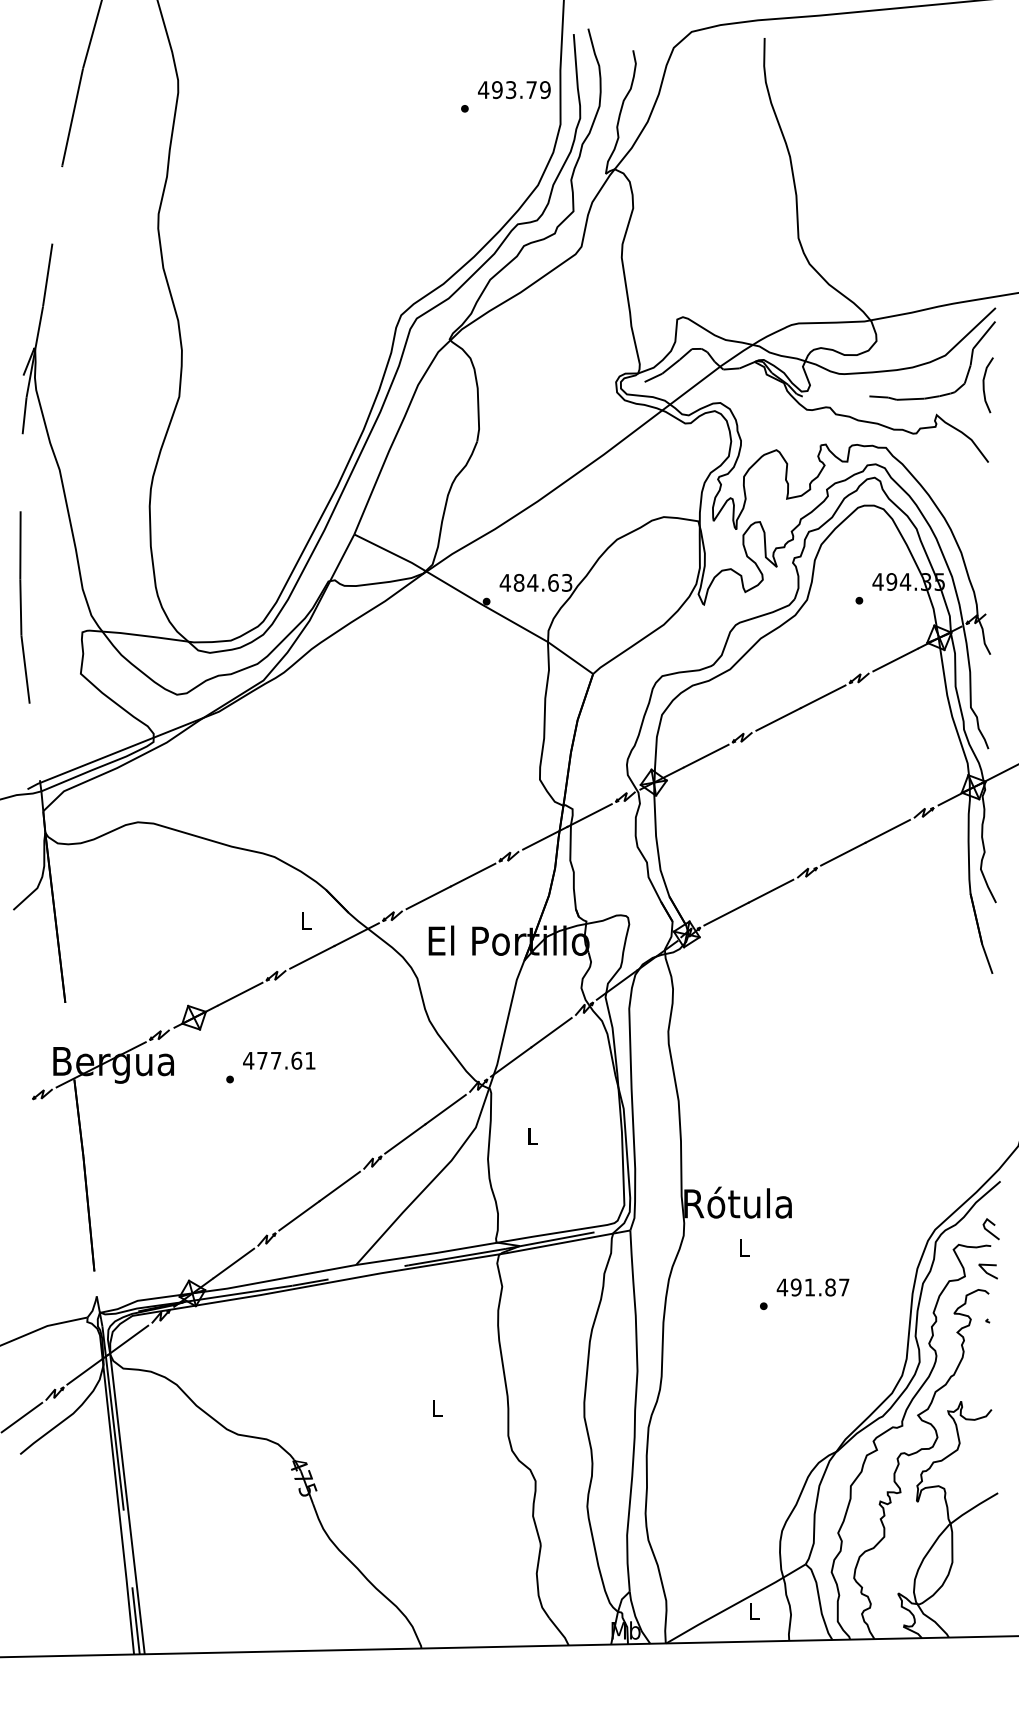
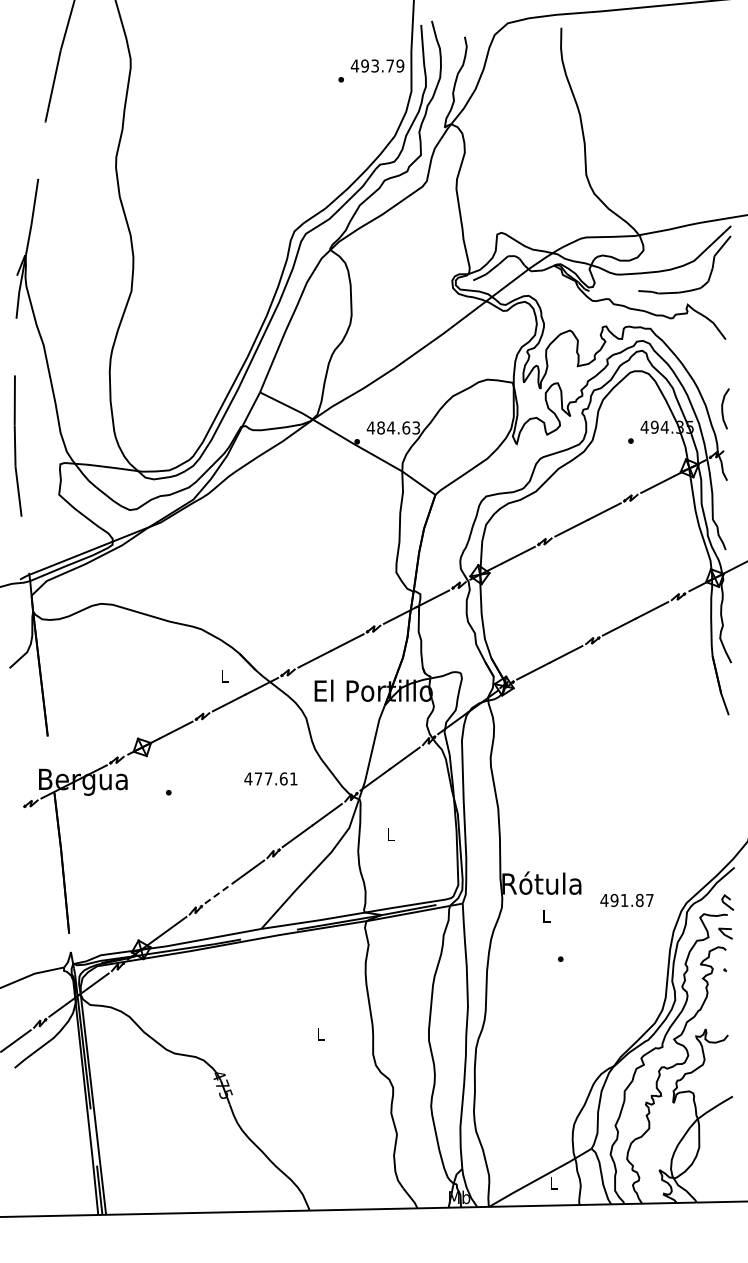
curve: (985, 384) -> (723, 408), moved
text: (278, 1060) -> (270, 778), moved
line: (300, 1215) -> (220, 892), solid -> dashed
text: (812, 1287) -> (626, 900), moved

